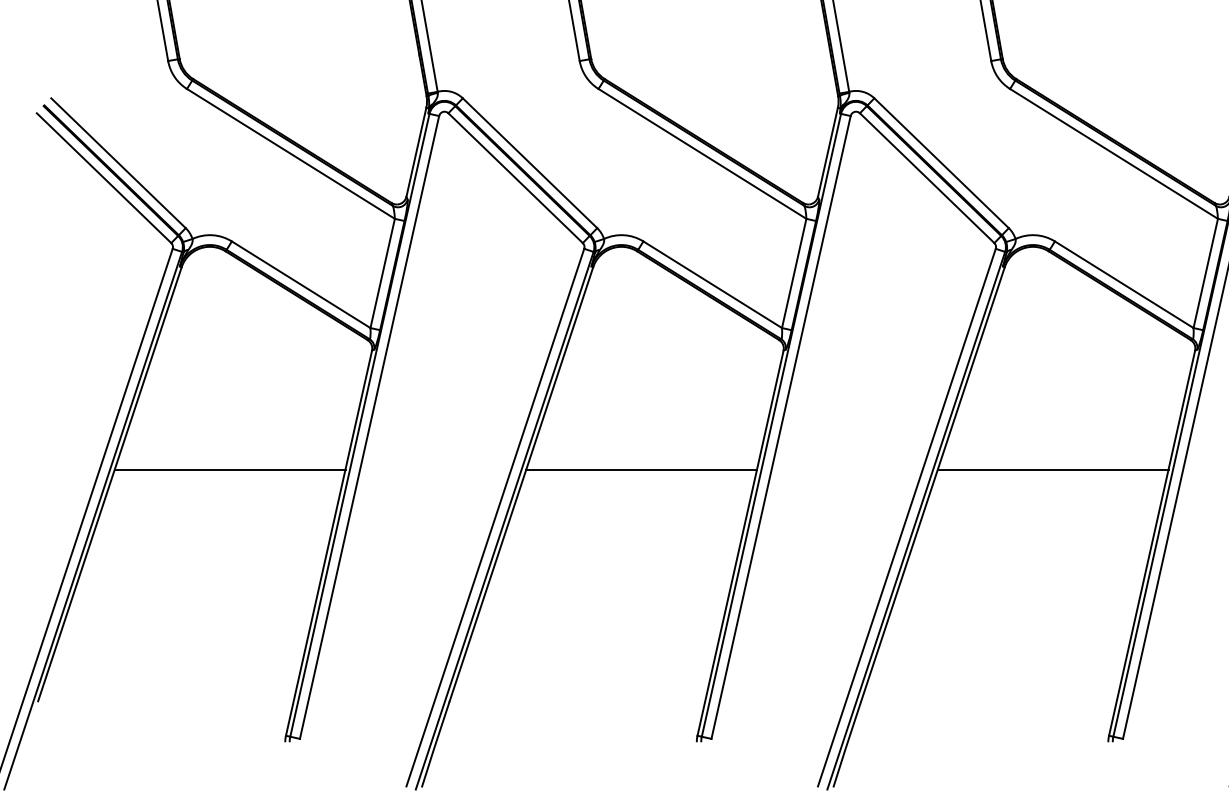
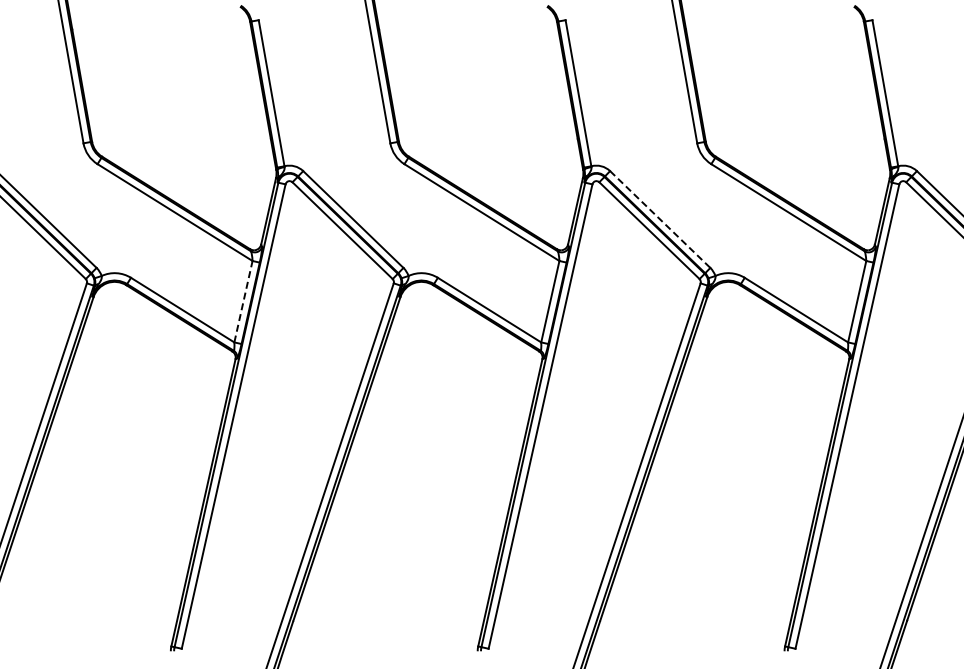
line: (941, 163) -> (660, 219), solid -> dashed
line: (382, 273) -> (243, 301), solid -> dashed
line: (229, 468) -> (129, 447), removed
line: (641, 468) -> (436, 447), removed
line: (1053, 468) -> (743, 447), removed

